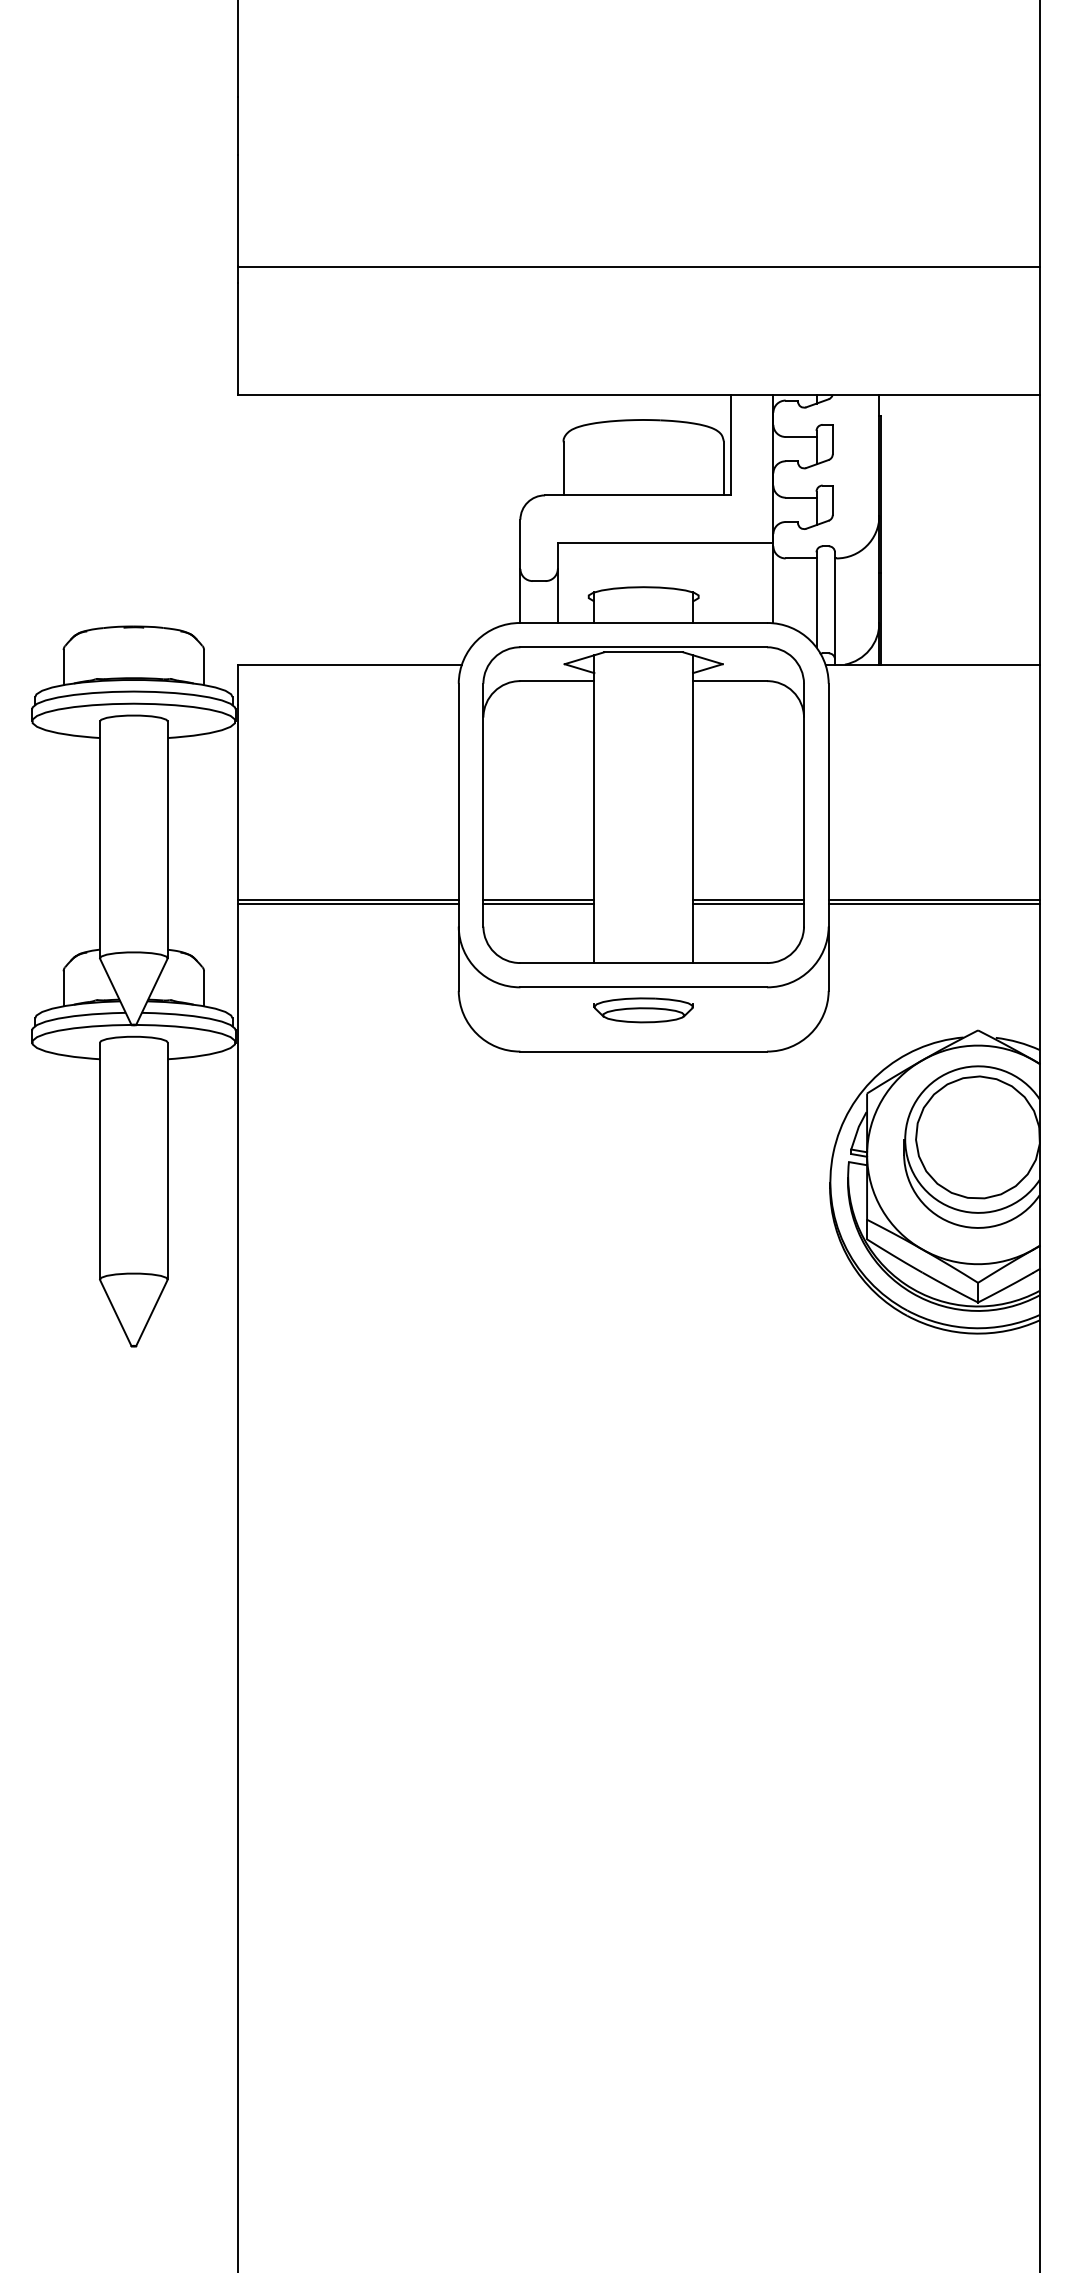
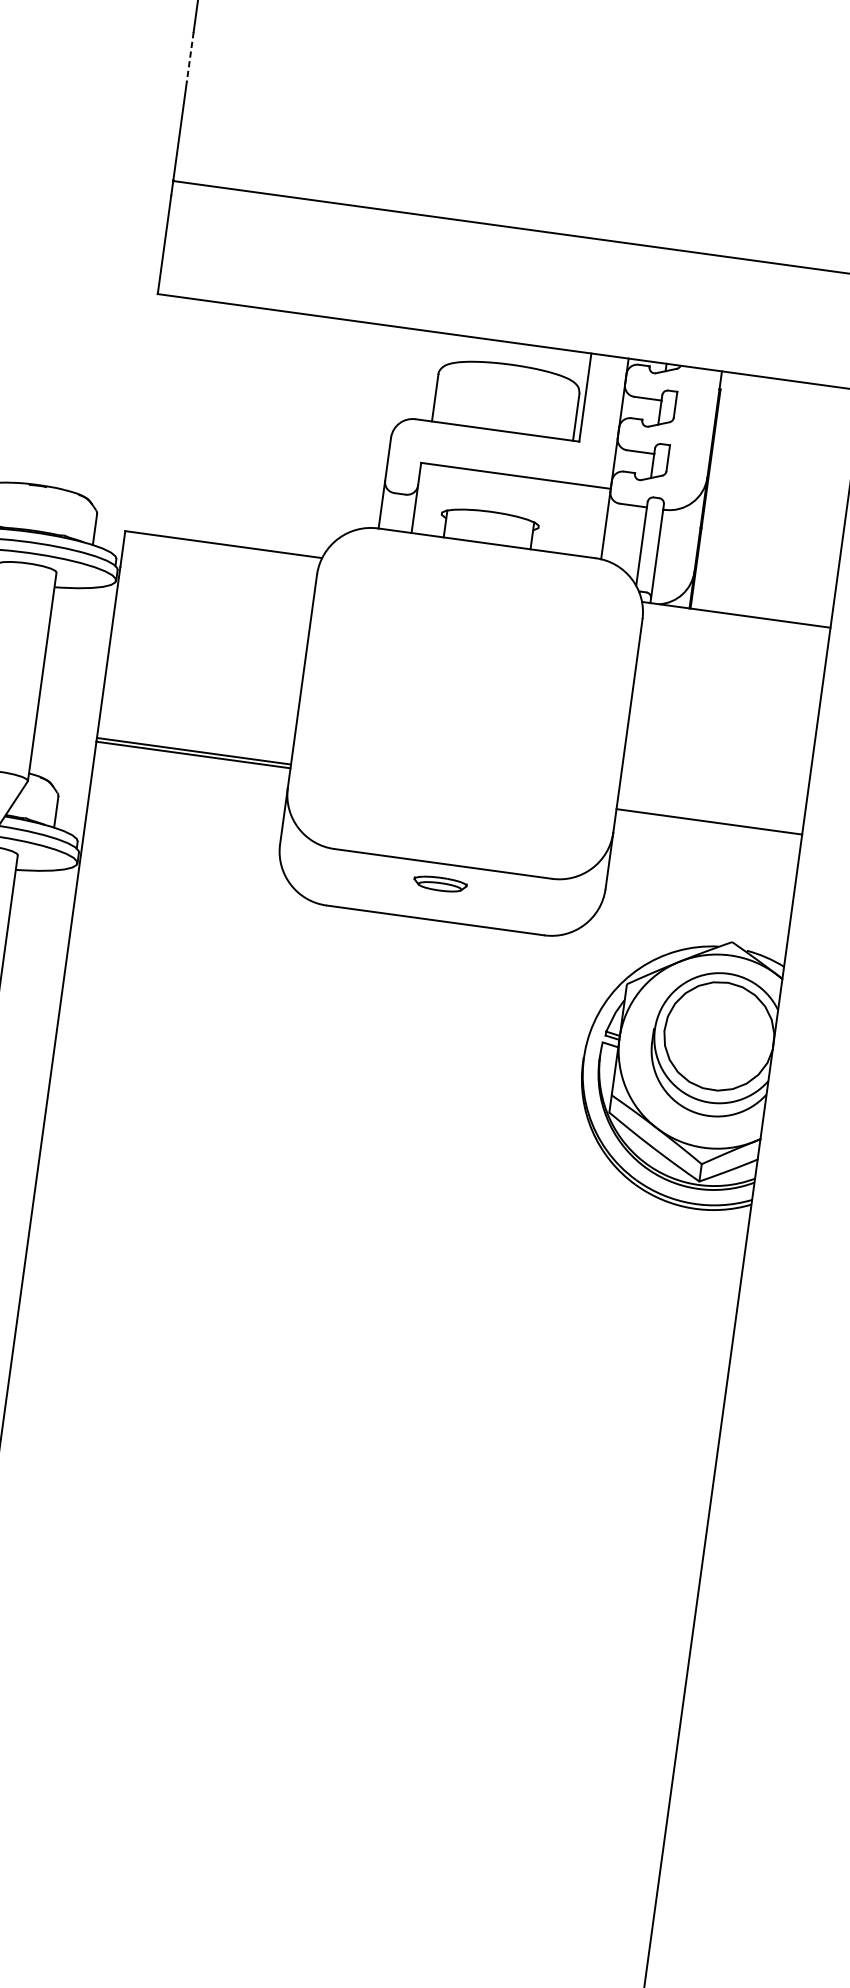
line: (238, 126) -> (190, 57), solid -> dashed
part: (643, 804) -> (465, 703), removed
line: (933, 904) -> (708, 825), removed
part: (643, 1010) -> (440, 884), size x0.6

